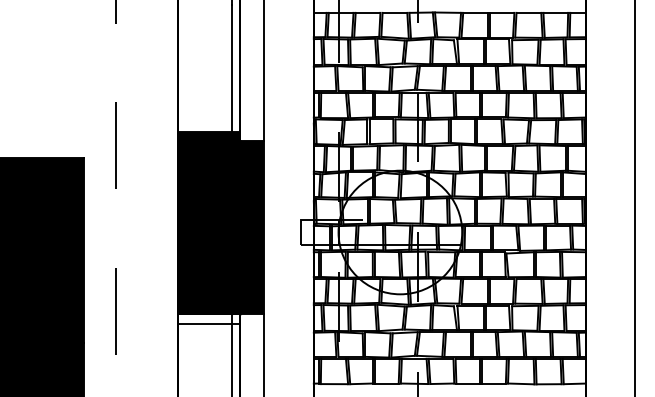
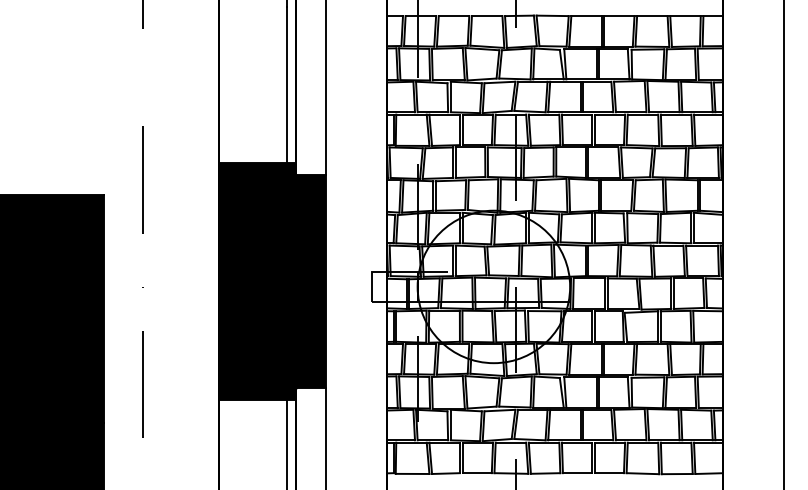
fill: (208, 318) -> (257, 392), added

